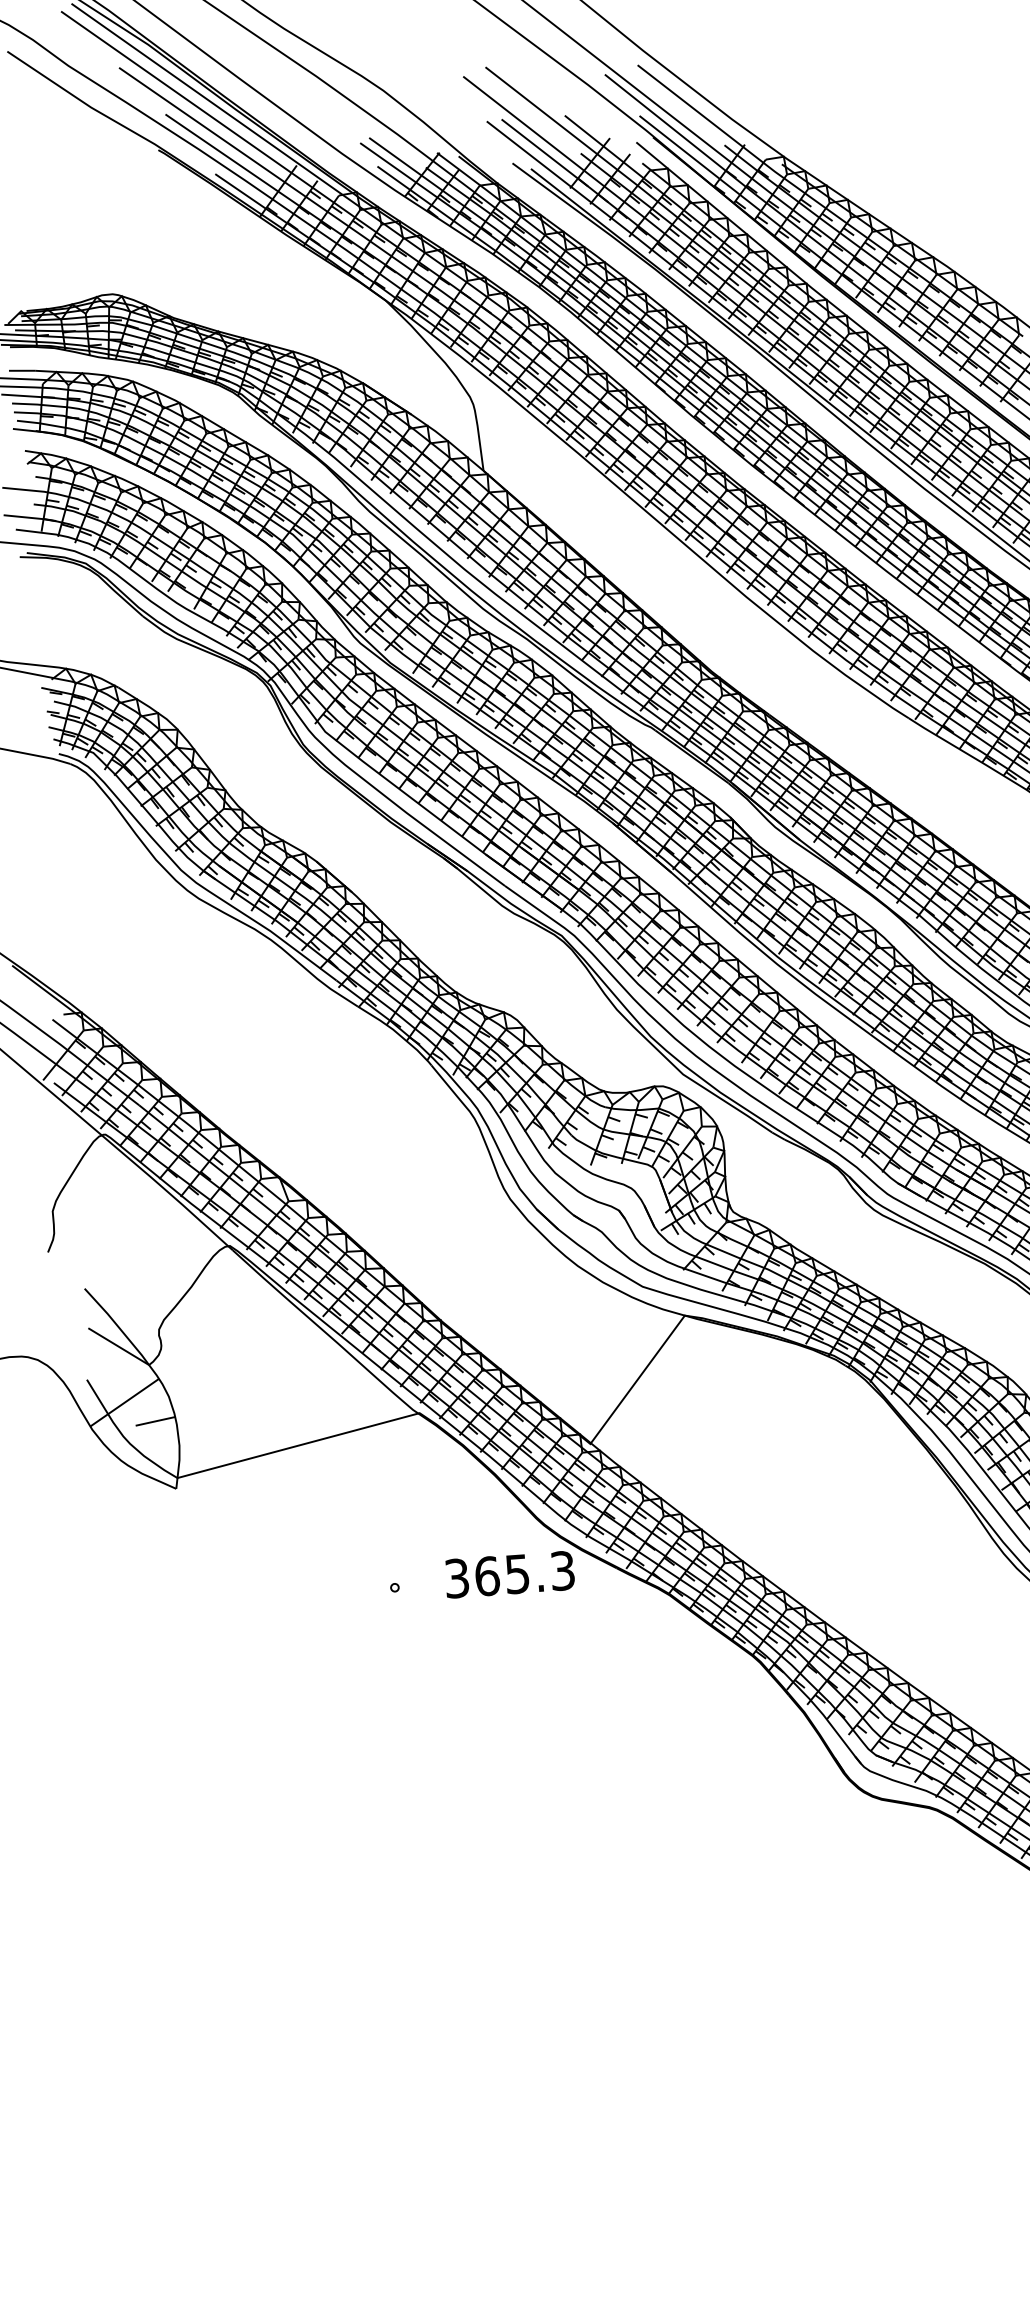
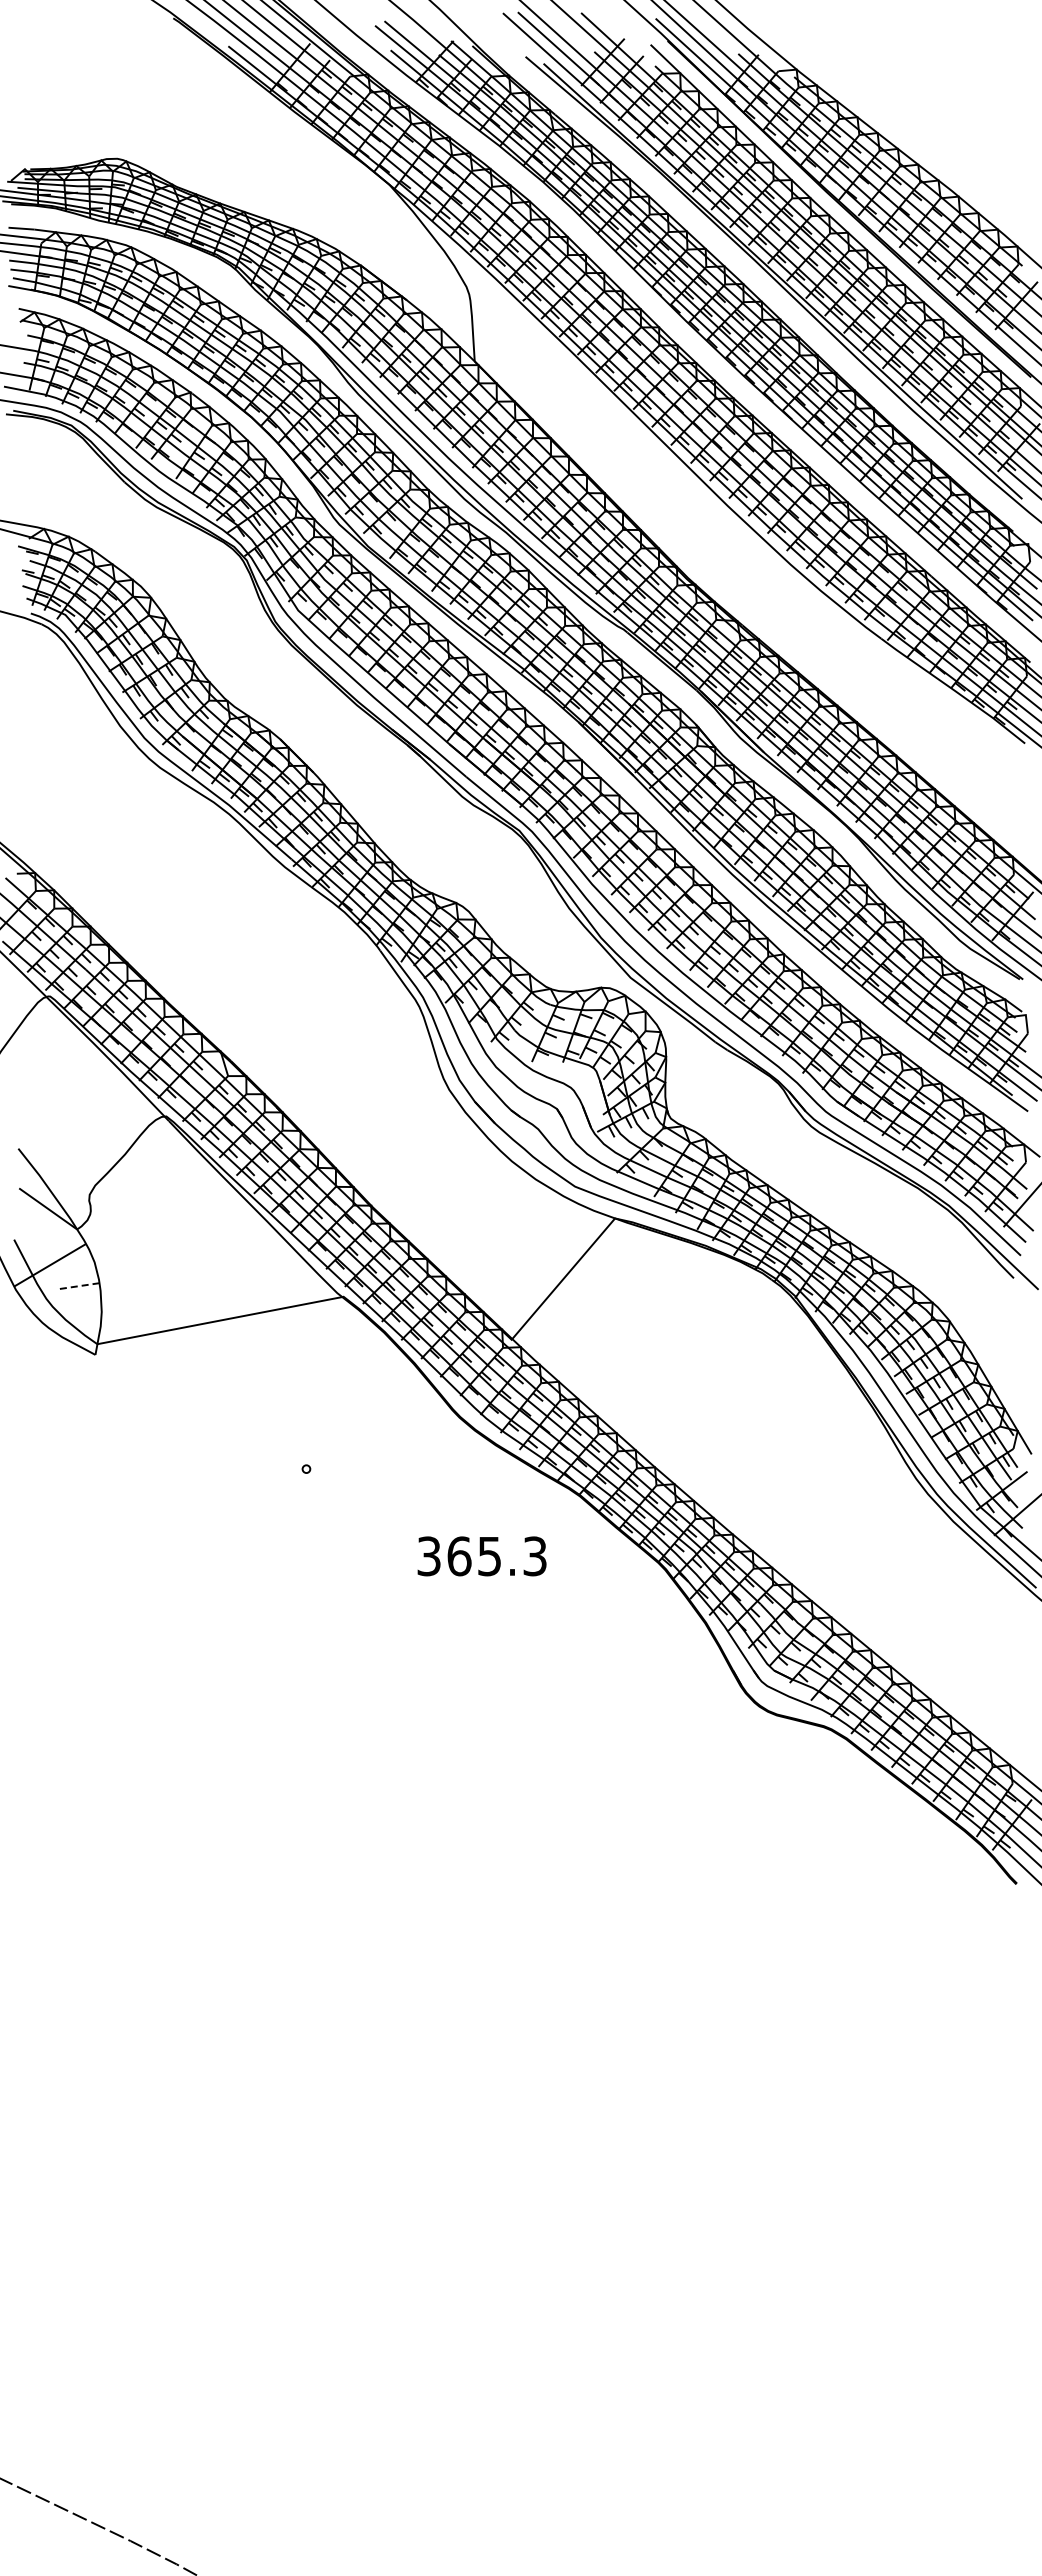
line: (154, 1421) -> (78, 1286), solid -> dashed
text: (509, 1574) -> (481, 1556), moved

